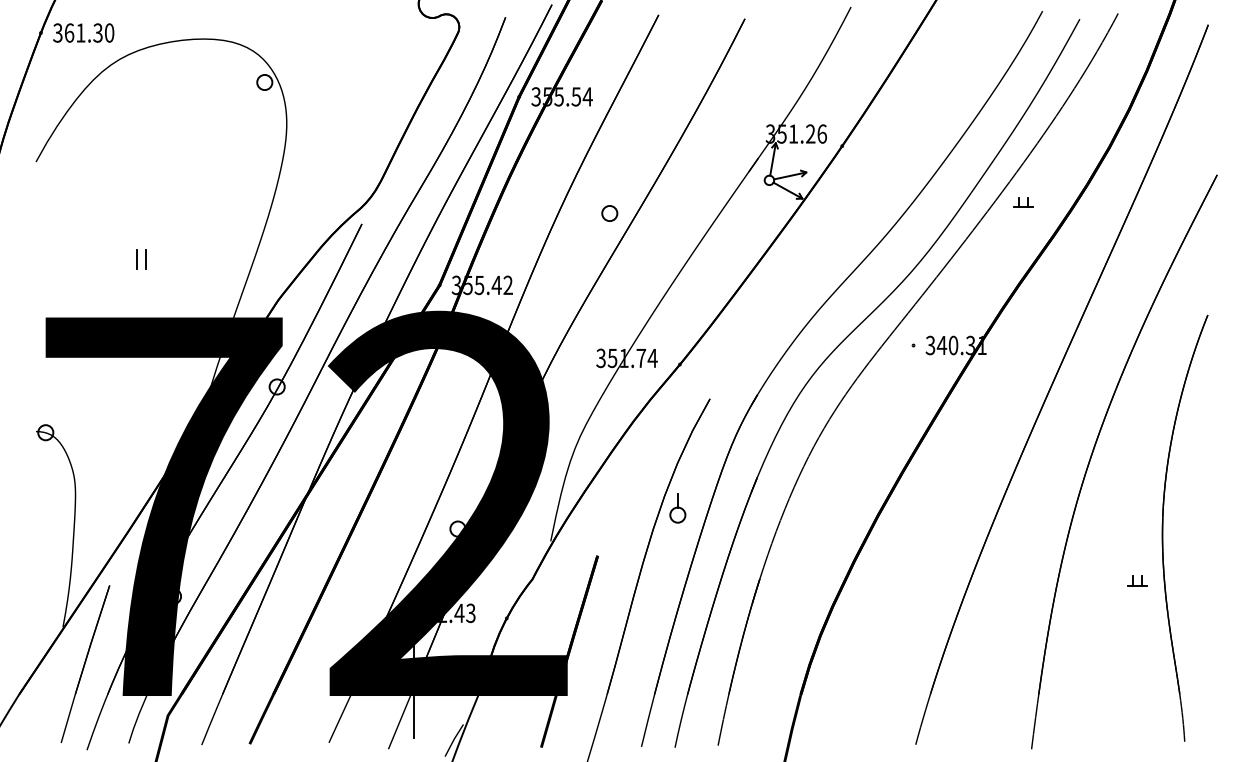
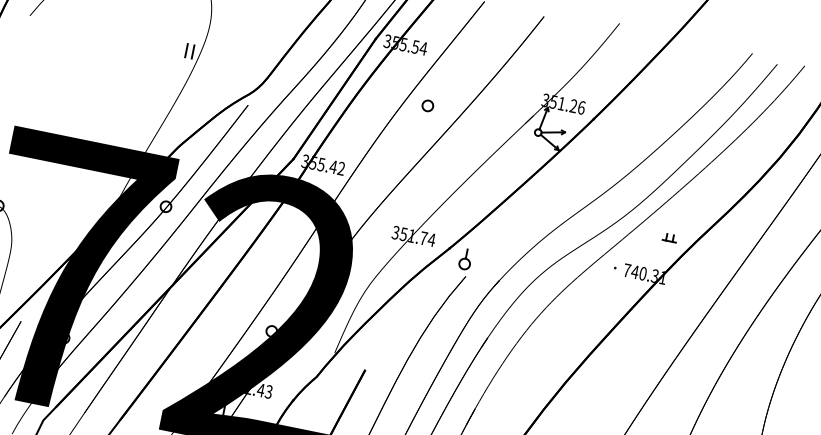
part: (1023, 202) -> (669, 237), moved
part: (609, 213) -> (427, 105), moved
part: (141, 259) -> (189, 51), moved
text: (930, 345) -> (627, 270), 340.31 -> 740.31
part: (677, 508) -> (465, 259), moved

